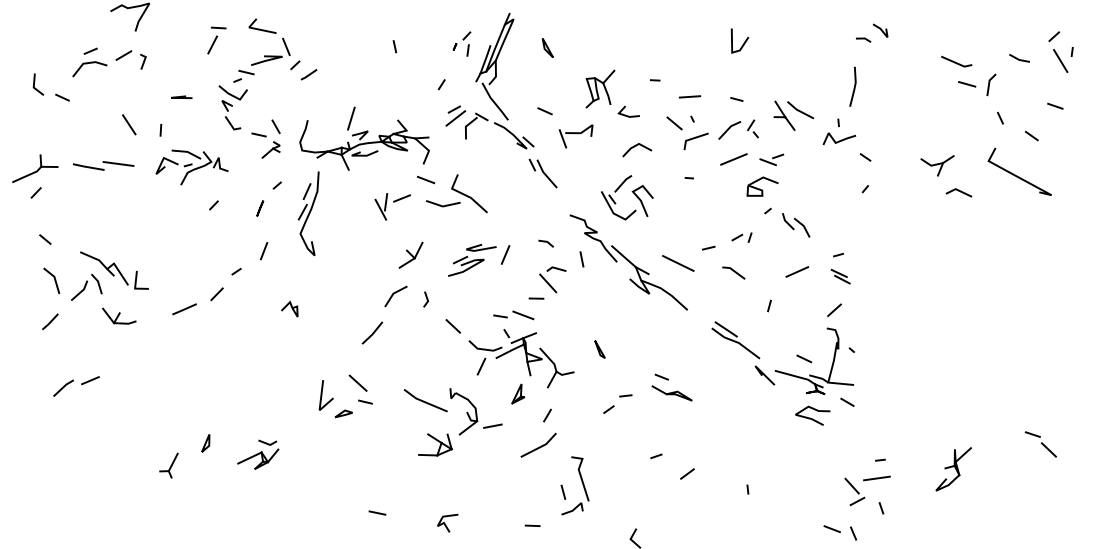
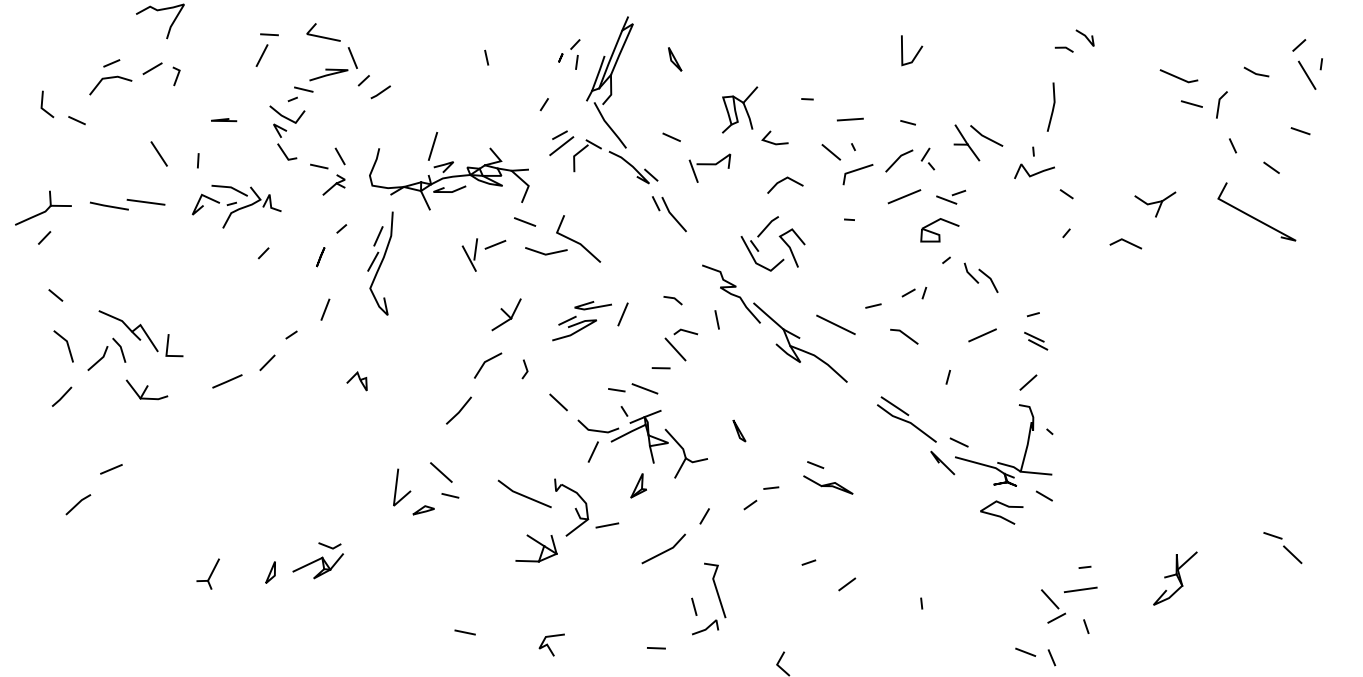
line: (959, 191) -> (1126, 242), moved
line: (803, 358) -> (958, 442), moved
line: (63, 388) -> (78, 504), moved
line: (547, 415) -> (704, 516), moved
part: (205, 443) -> (270, 572), moved

